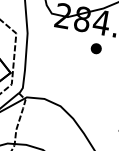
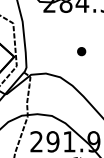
part: (96, 48) -> (81, 51), moved

